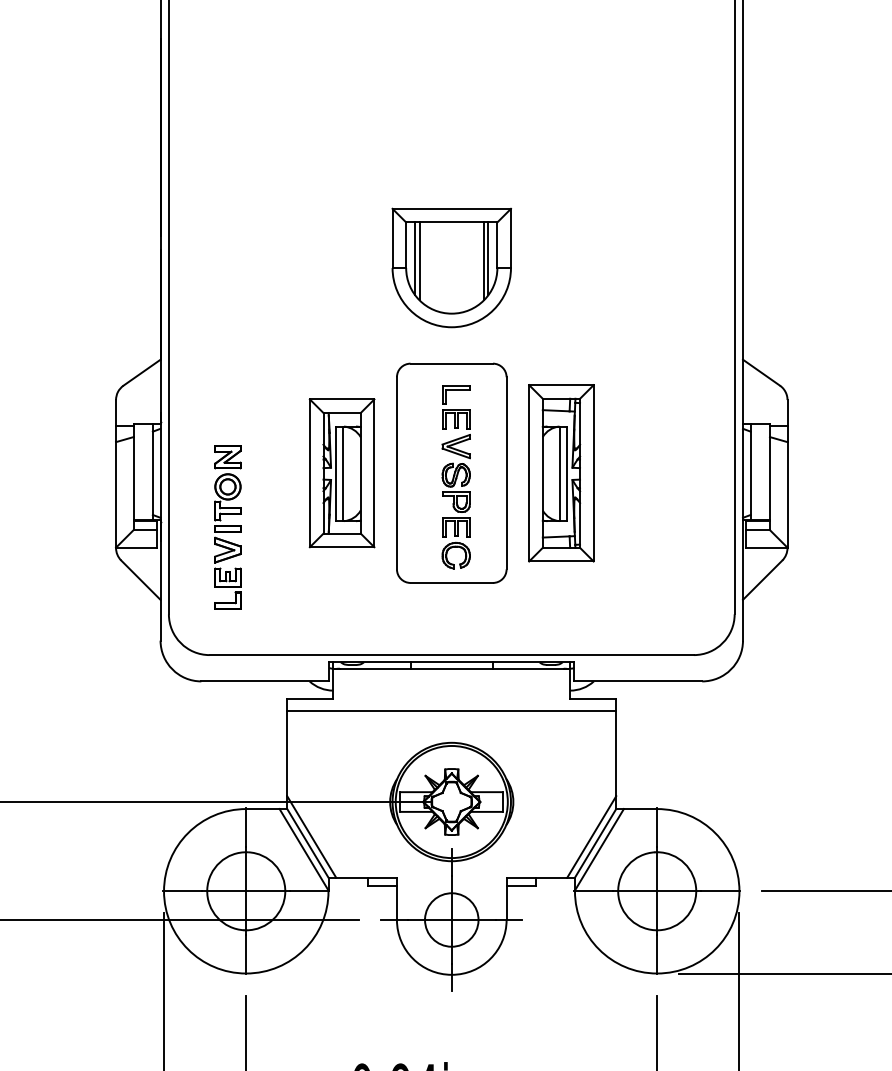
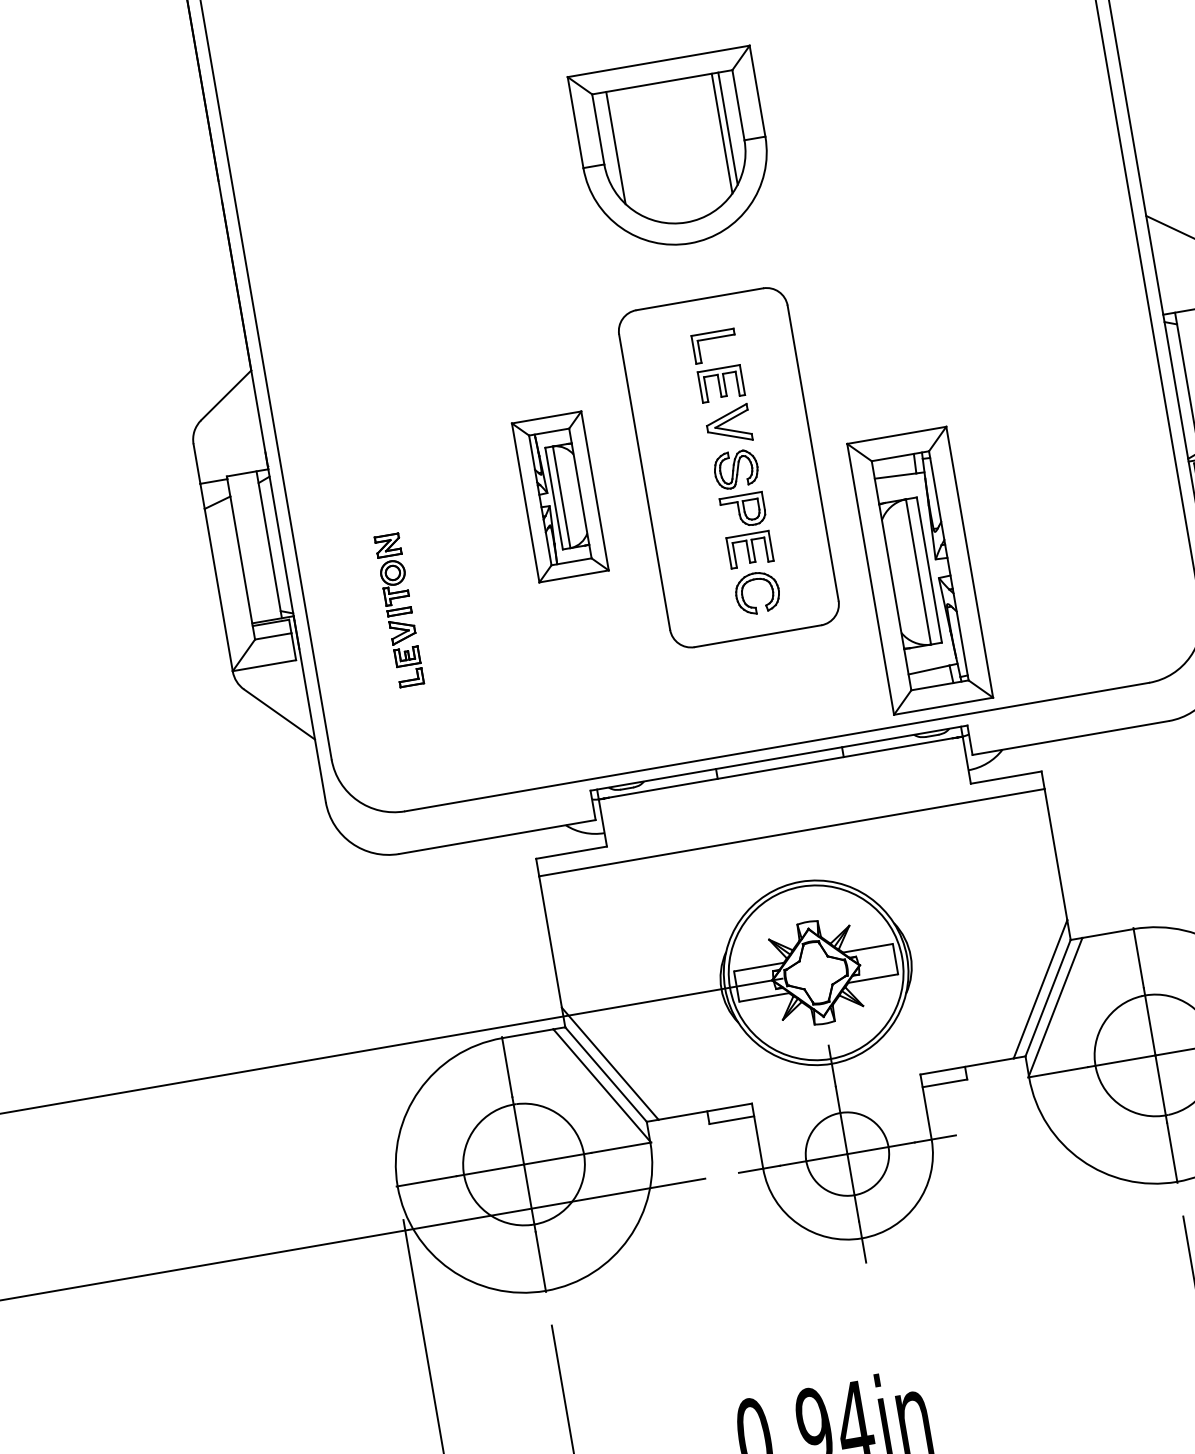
line: (419, 261) -> (623, 150), removed
part: (341, 473) -> (559, 497), size x0.7
part: (561, 473) -> (920, 571), moved
part: (227, 527) -> (398, 610), size x0.6

